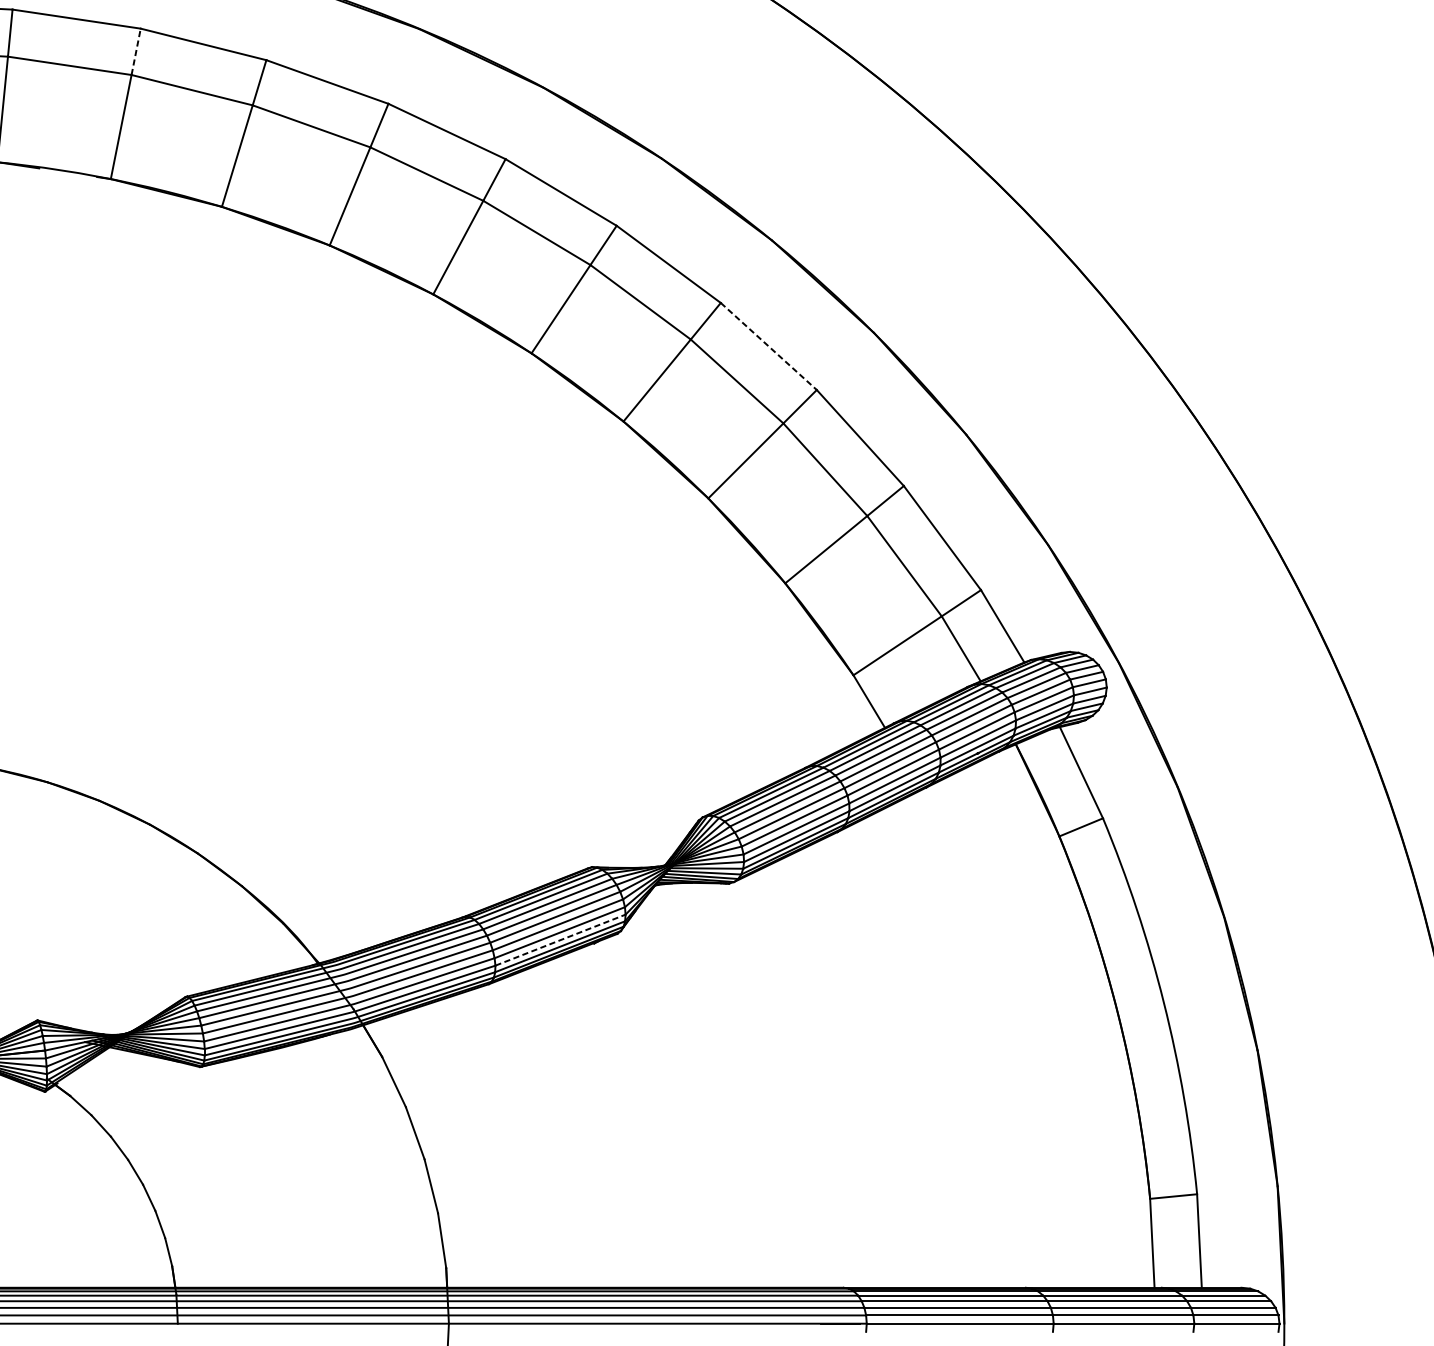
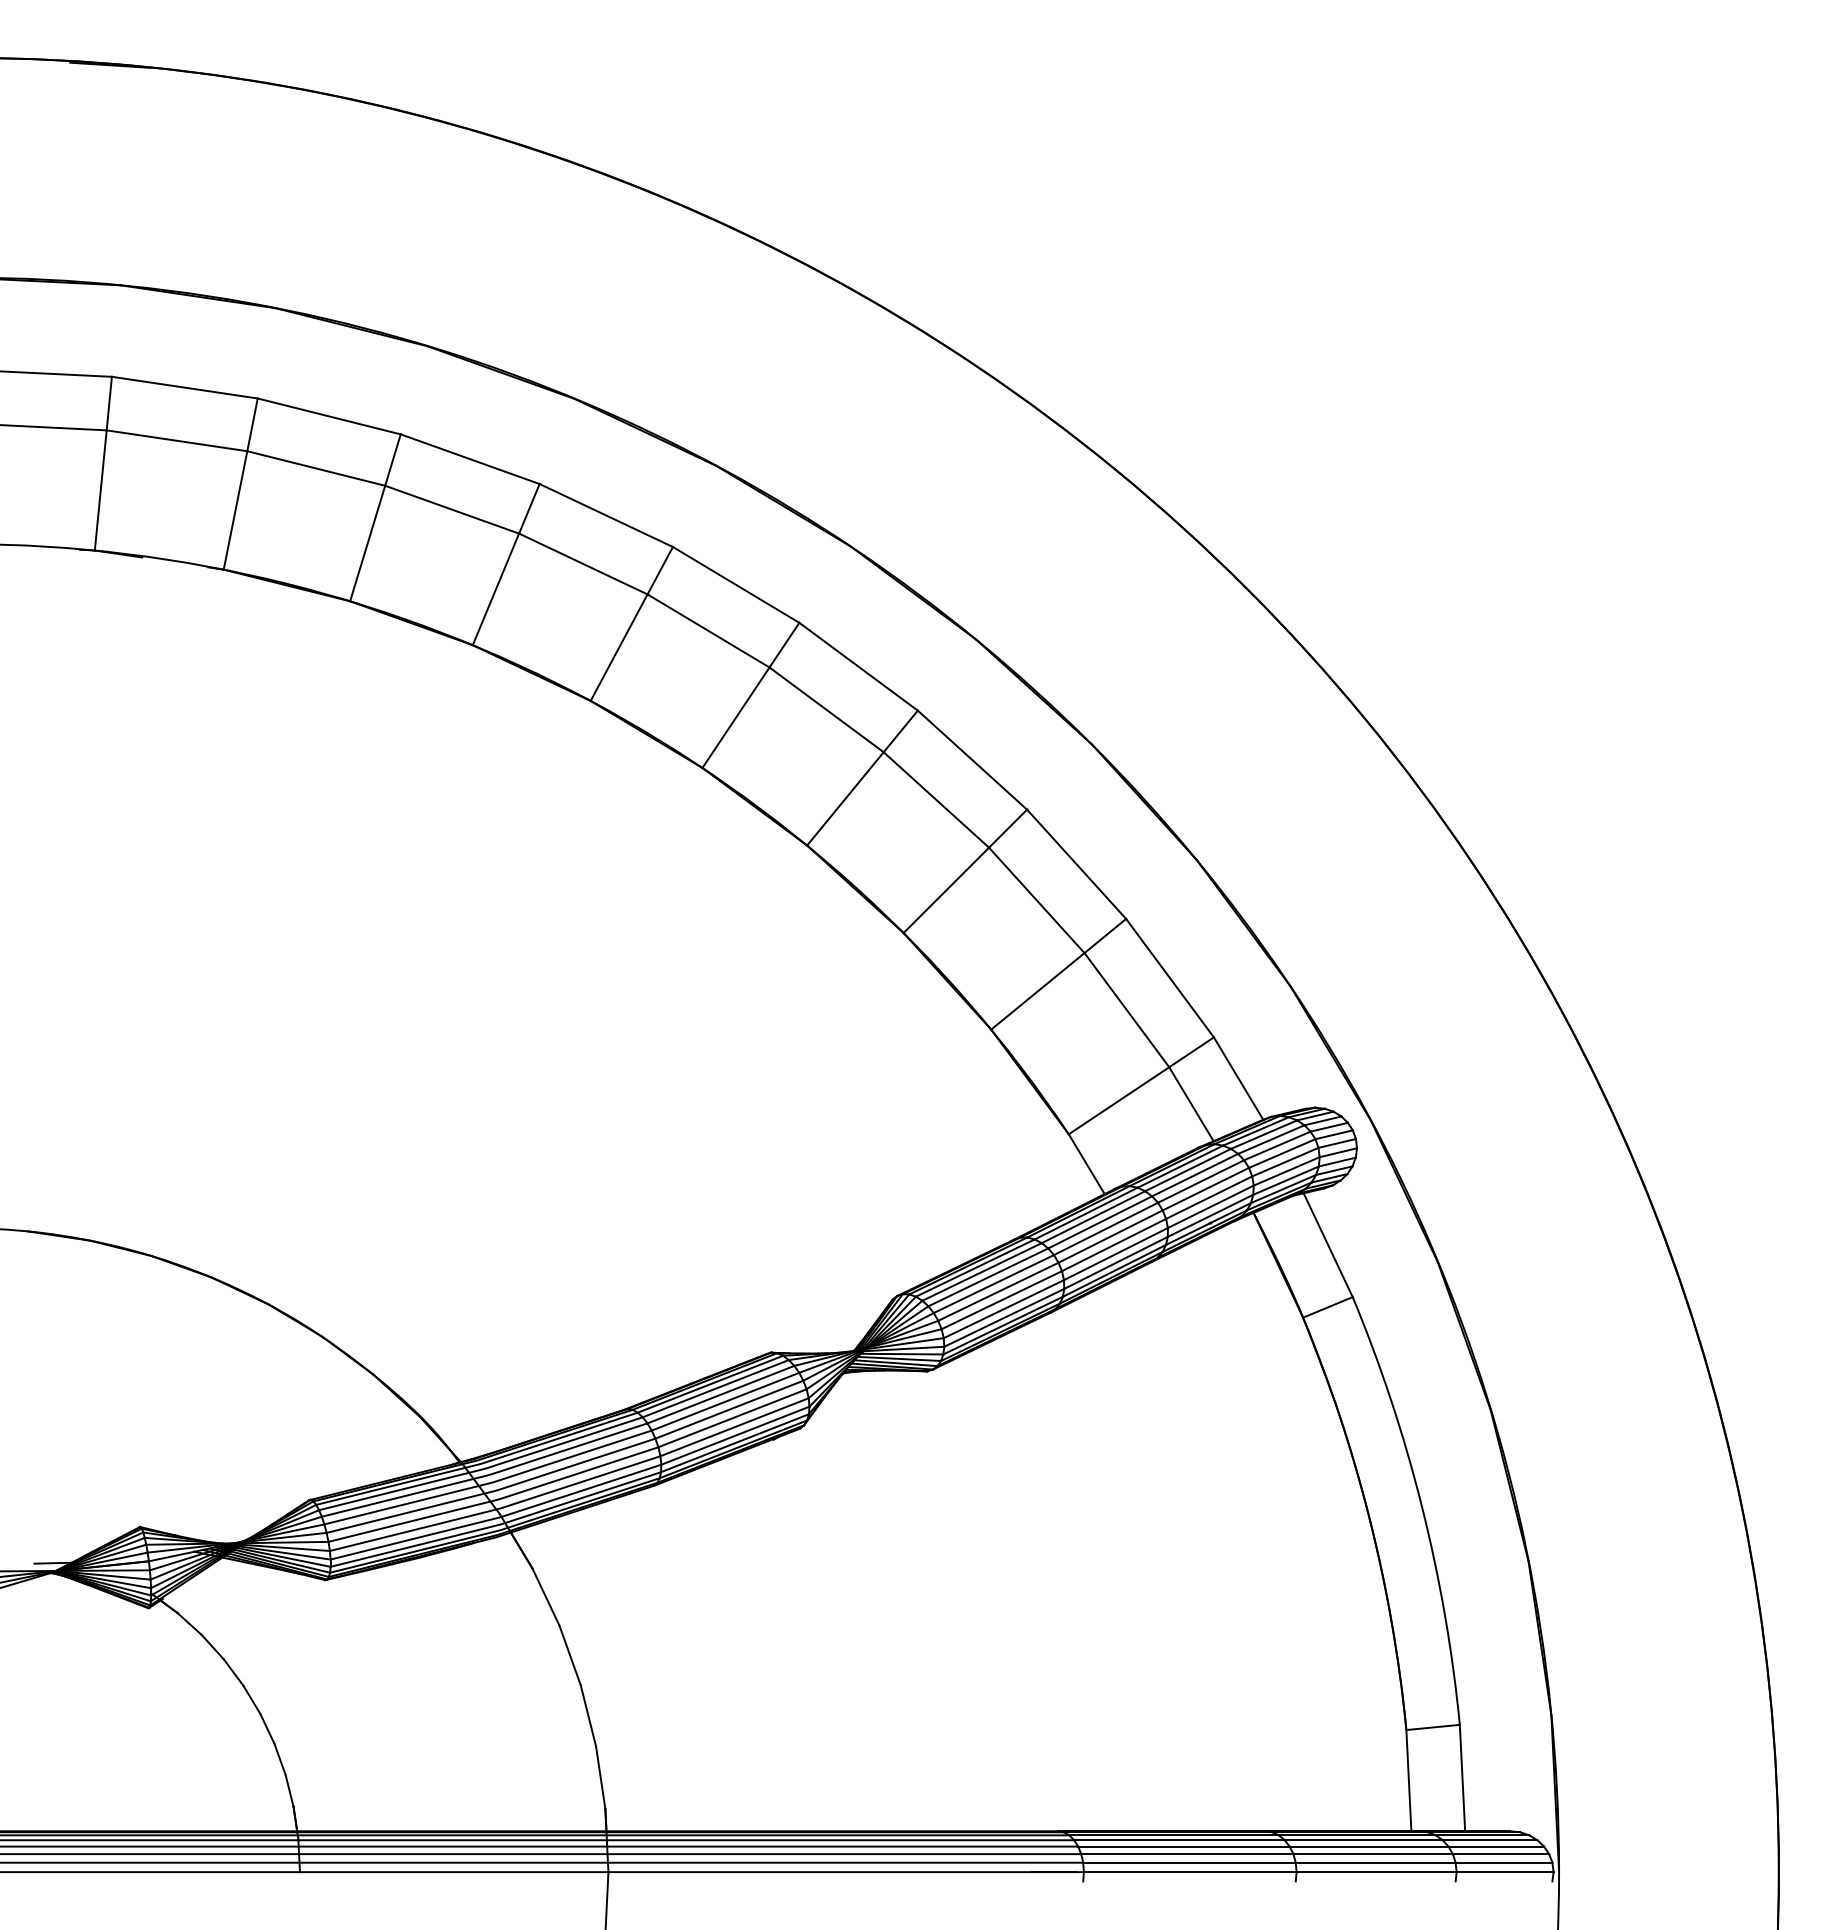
line: (136, 51) -> (252, 424), dashed -> solid
line: (768, 346) -> (972, 760), dashed -> solid
line: (560, 939) -> (735, 1435), dashed -> solid

